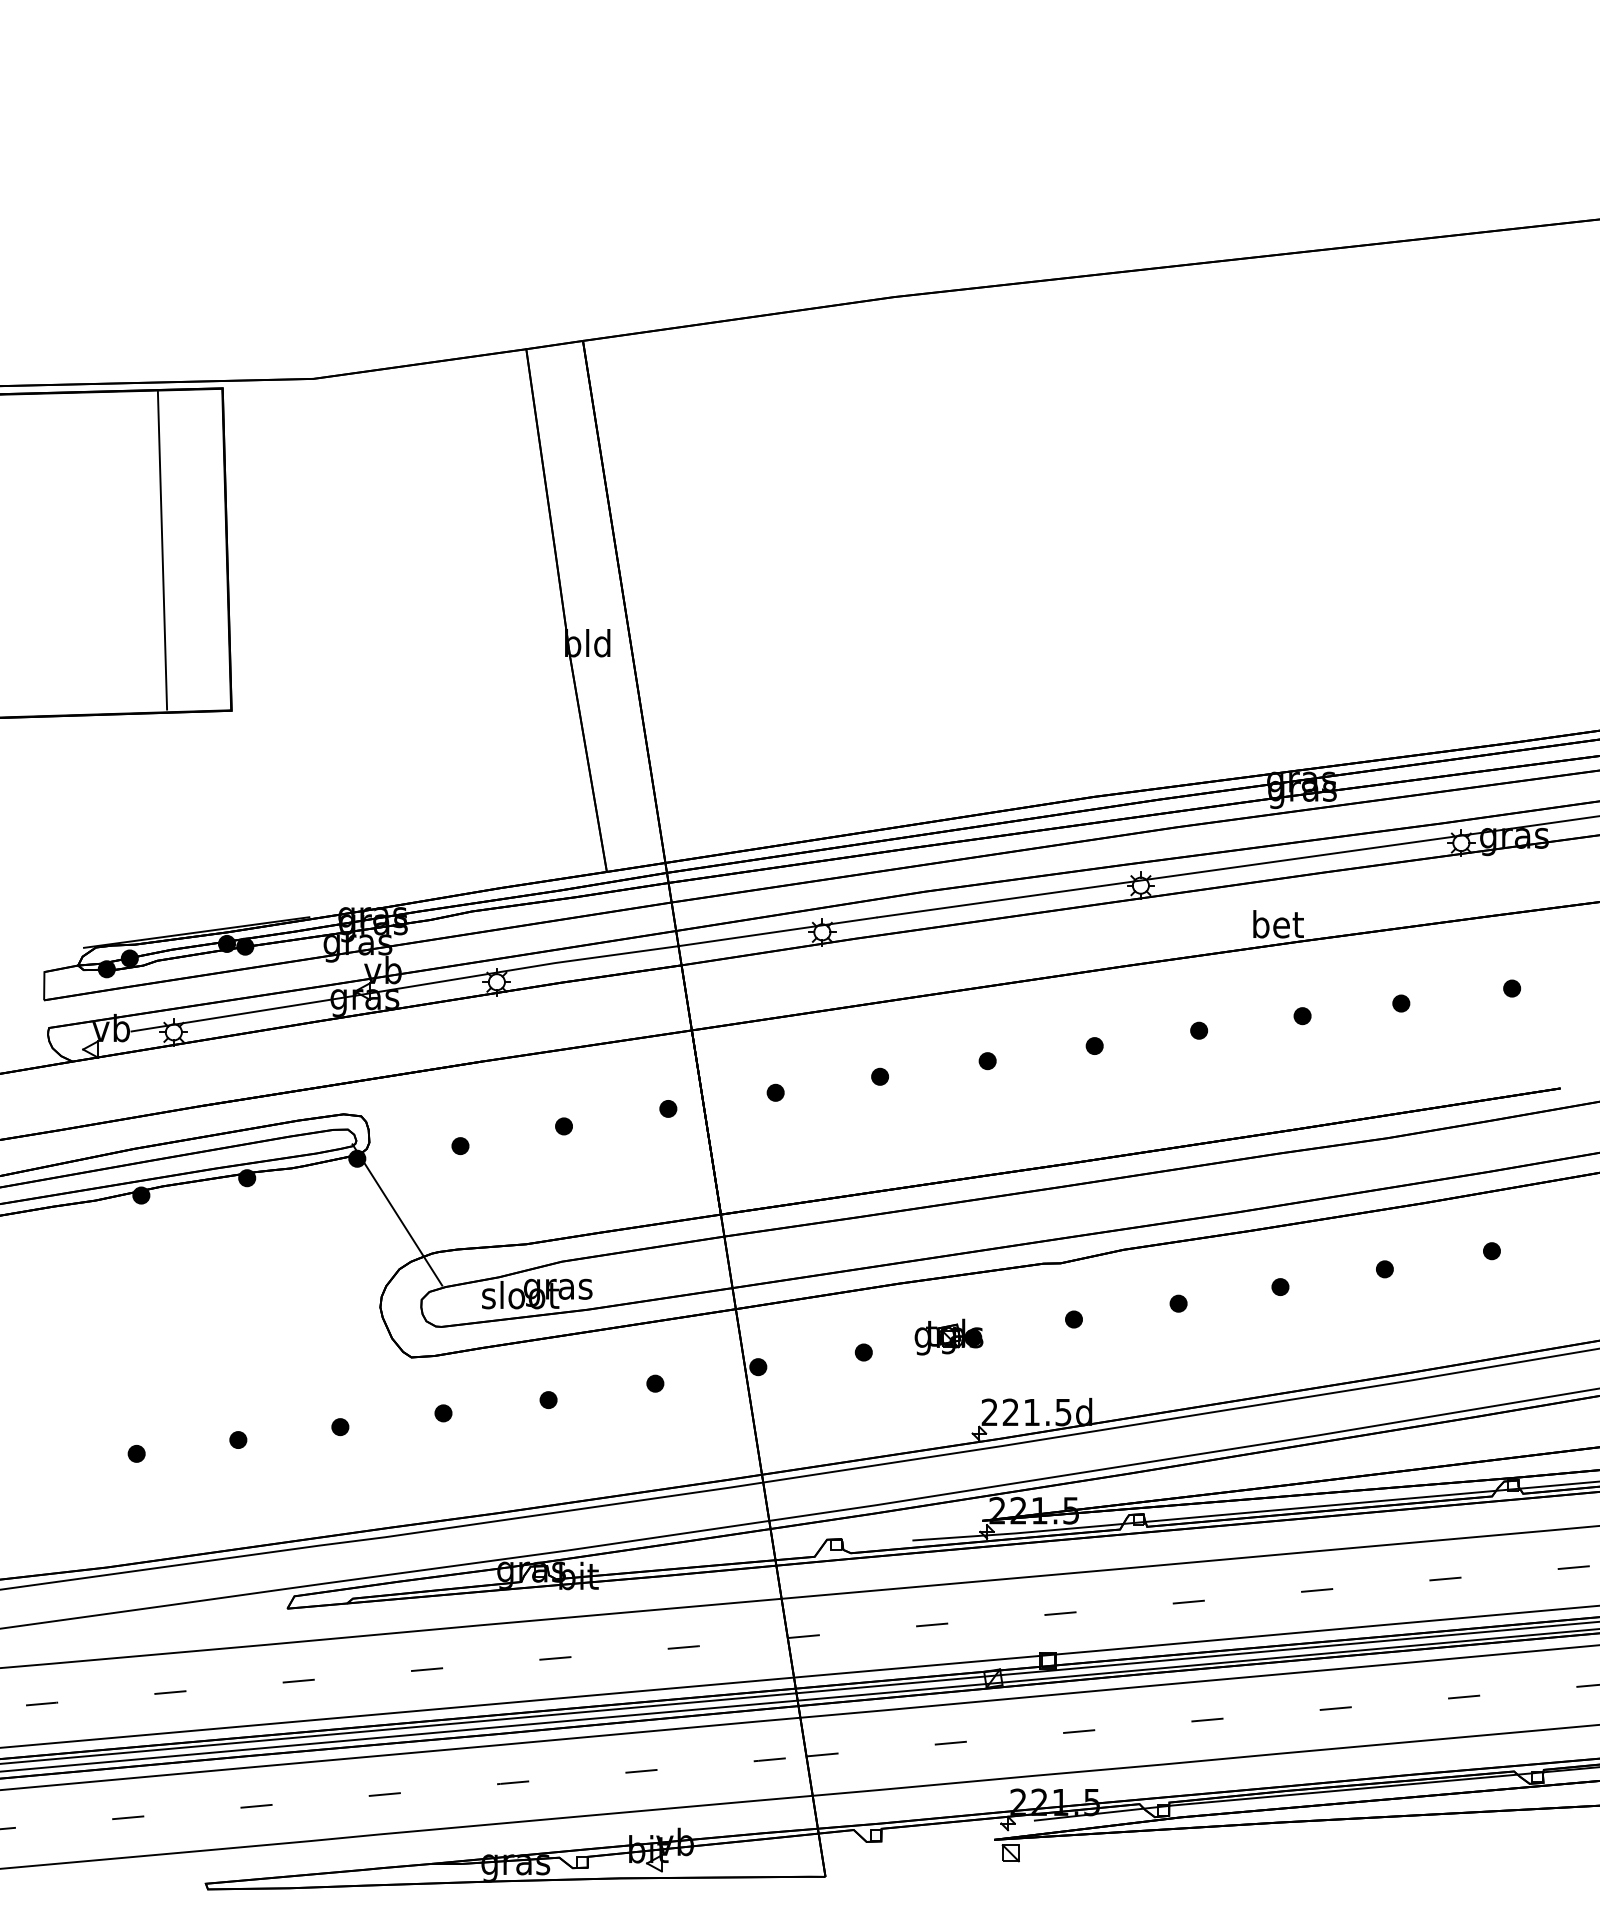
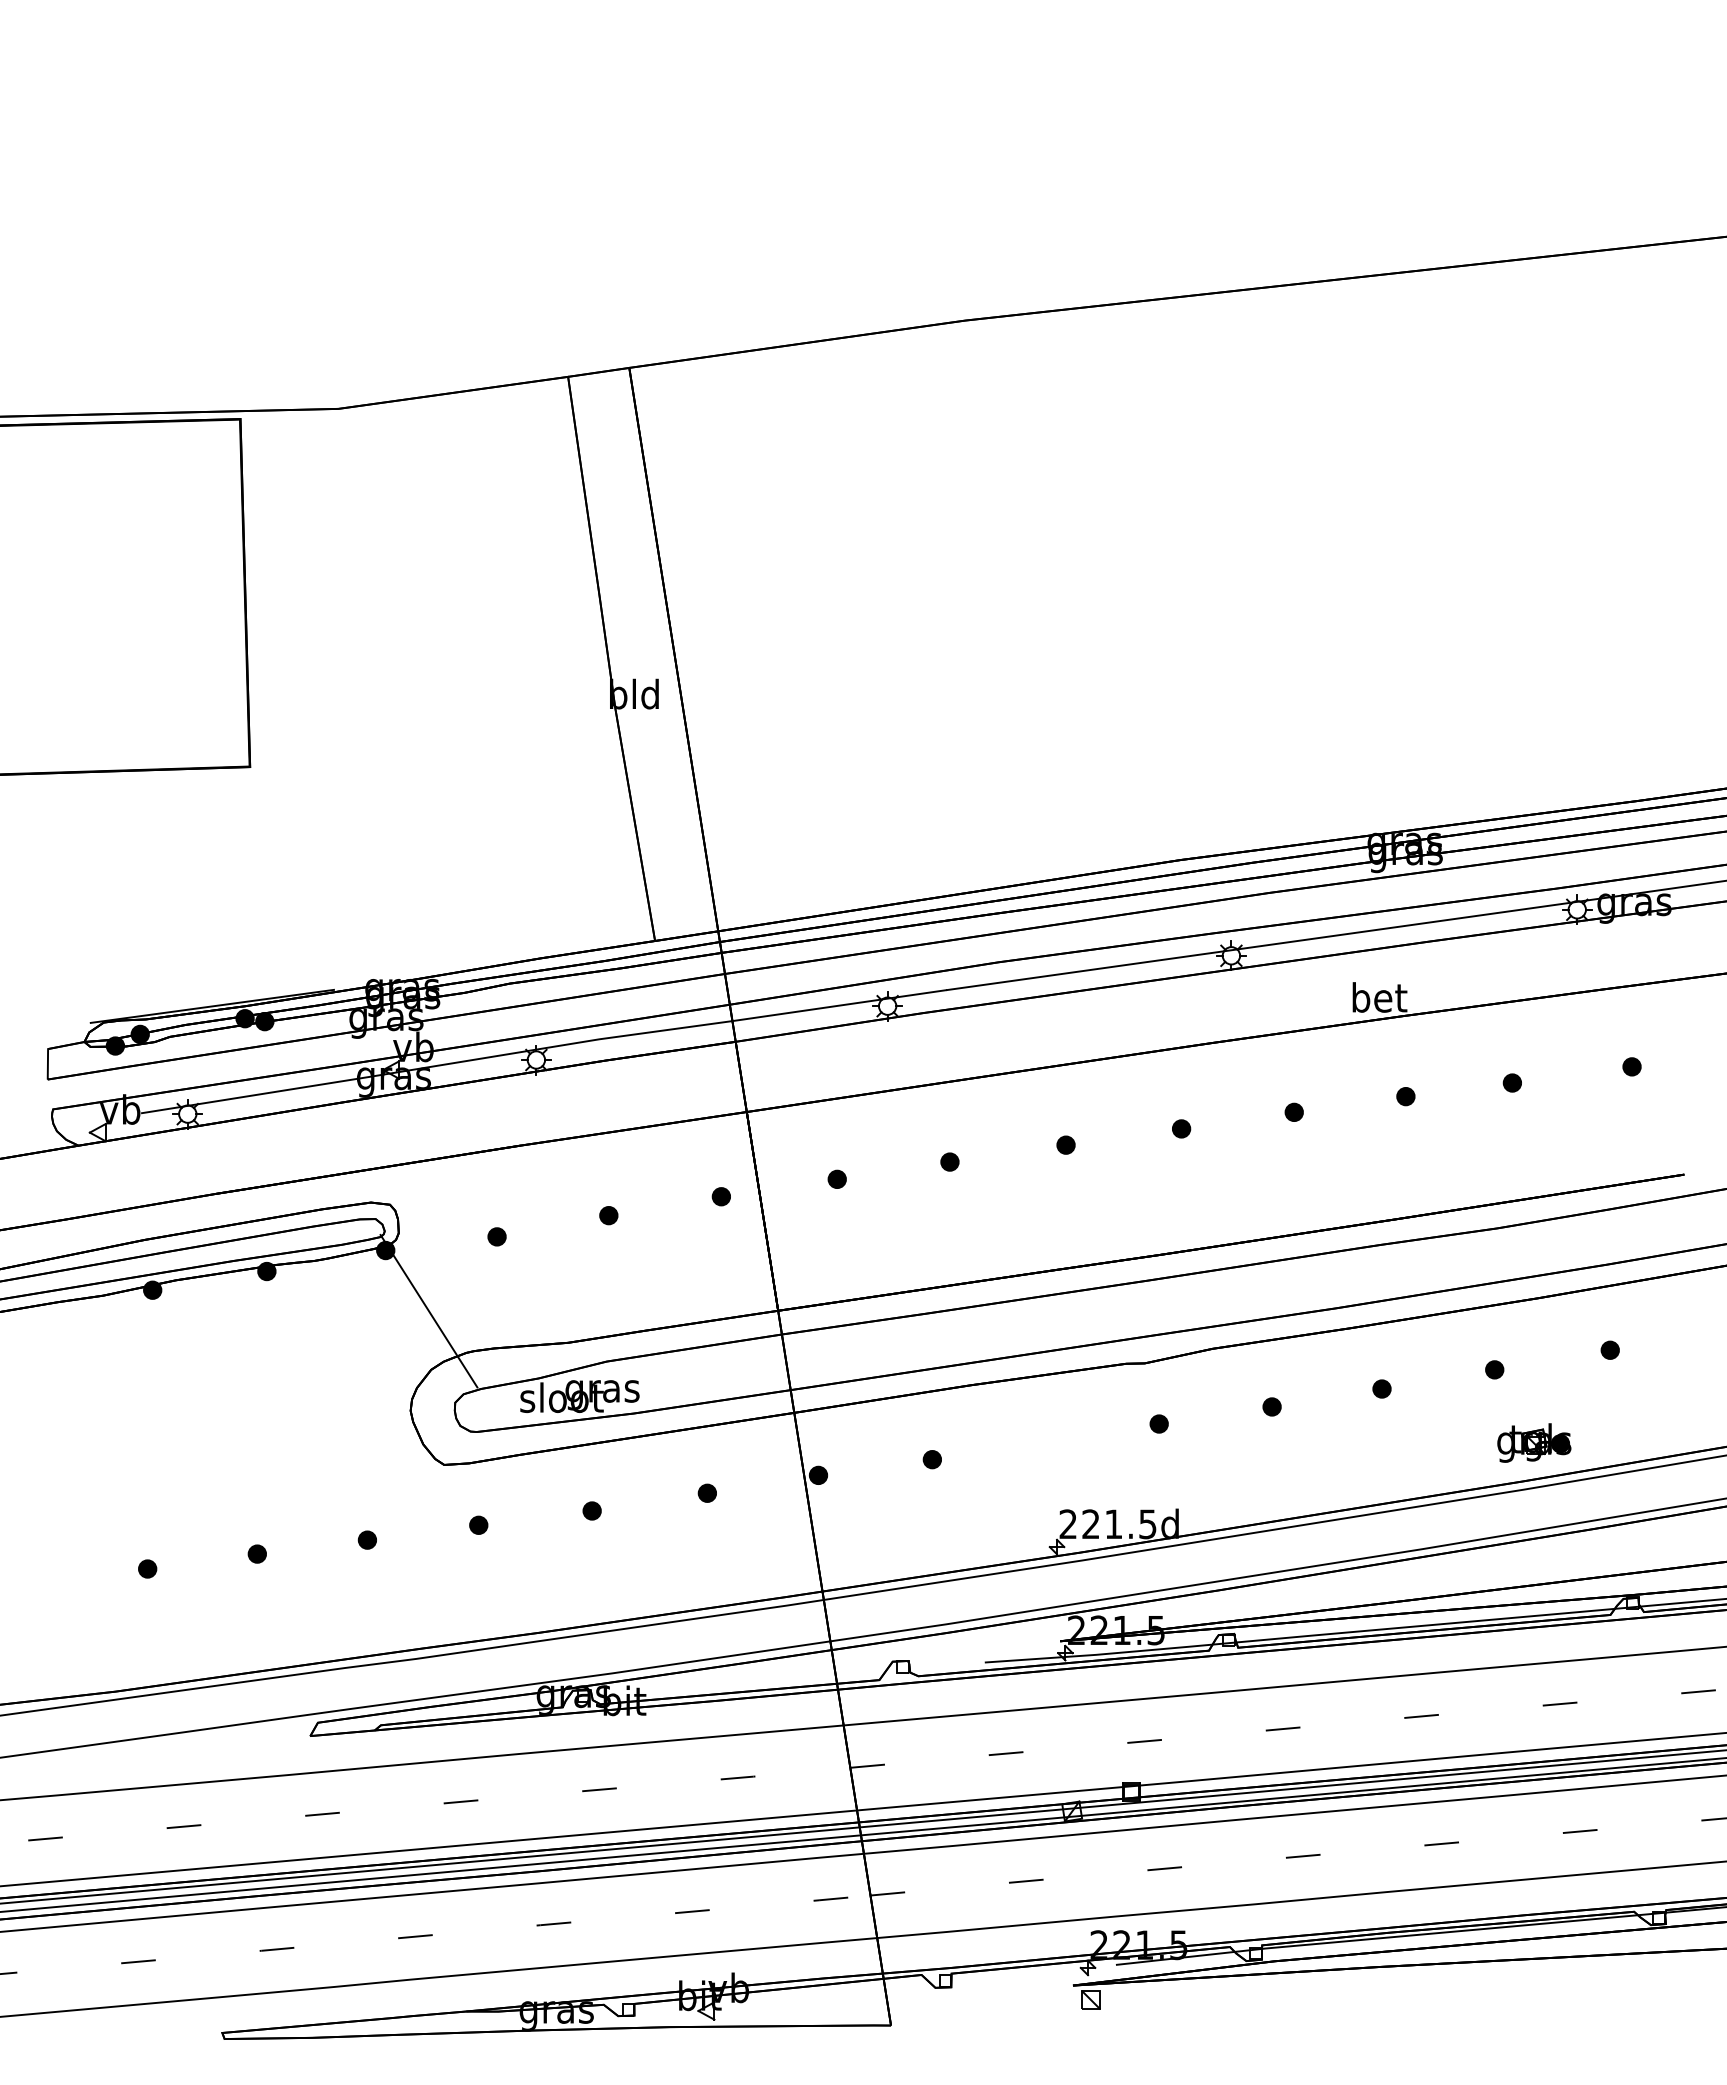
line: (162, 550) -> (175, 594), removed
part: (949, 1336) -> (1534, 1442), moved

